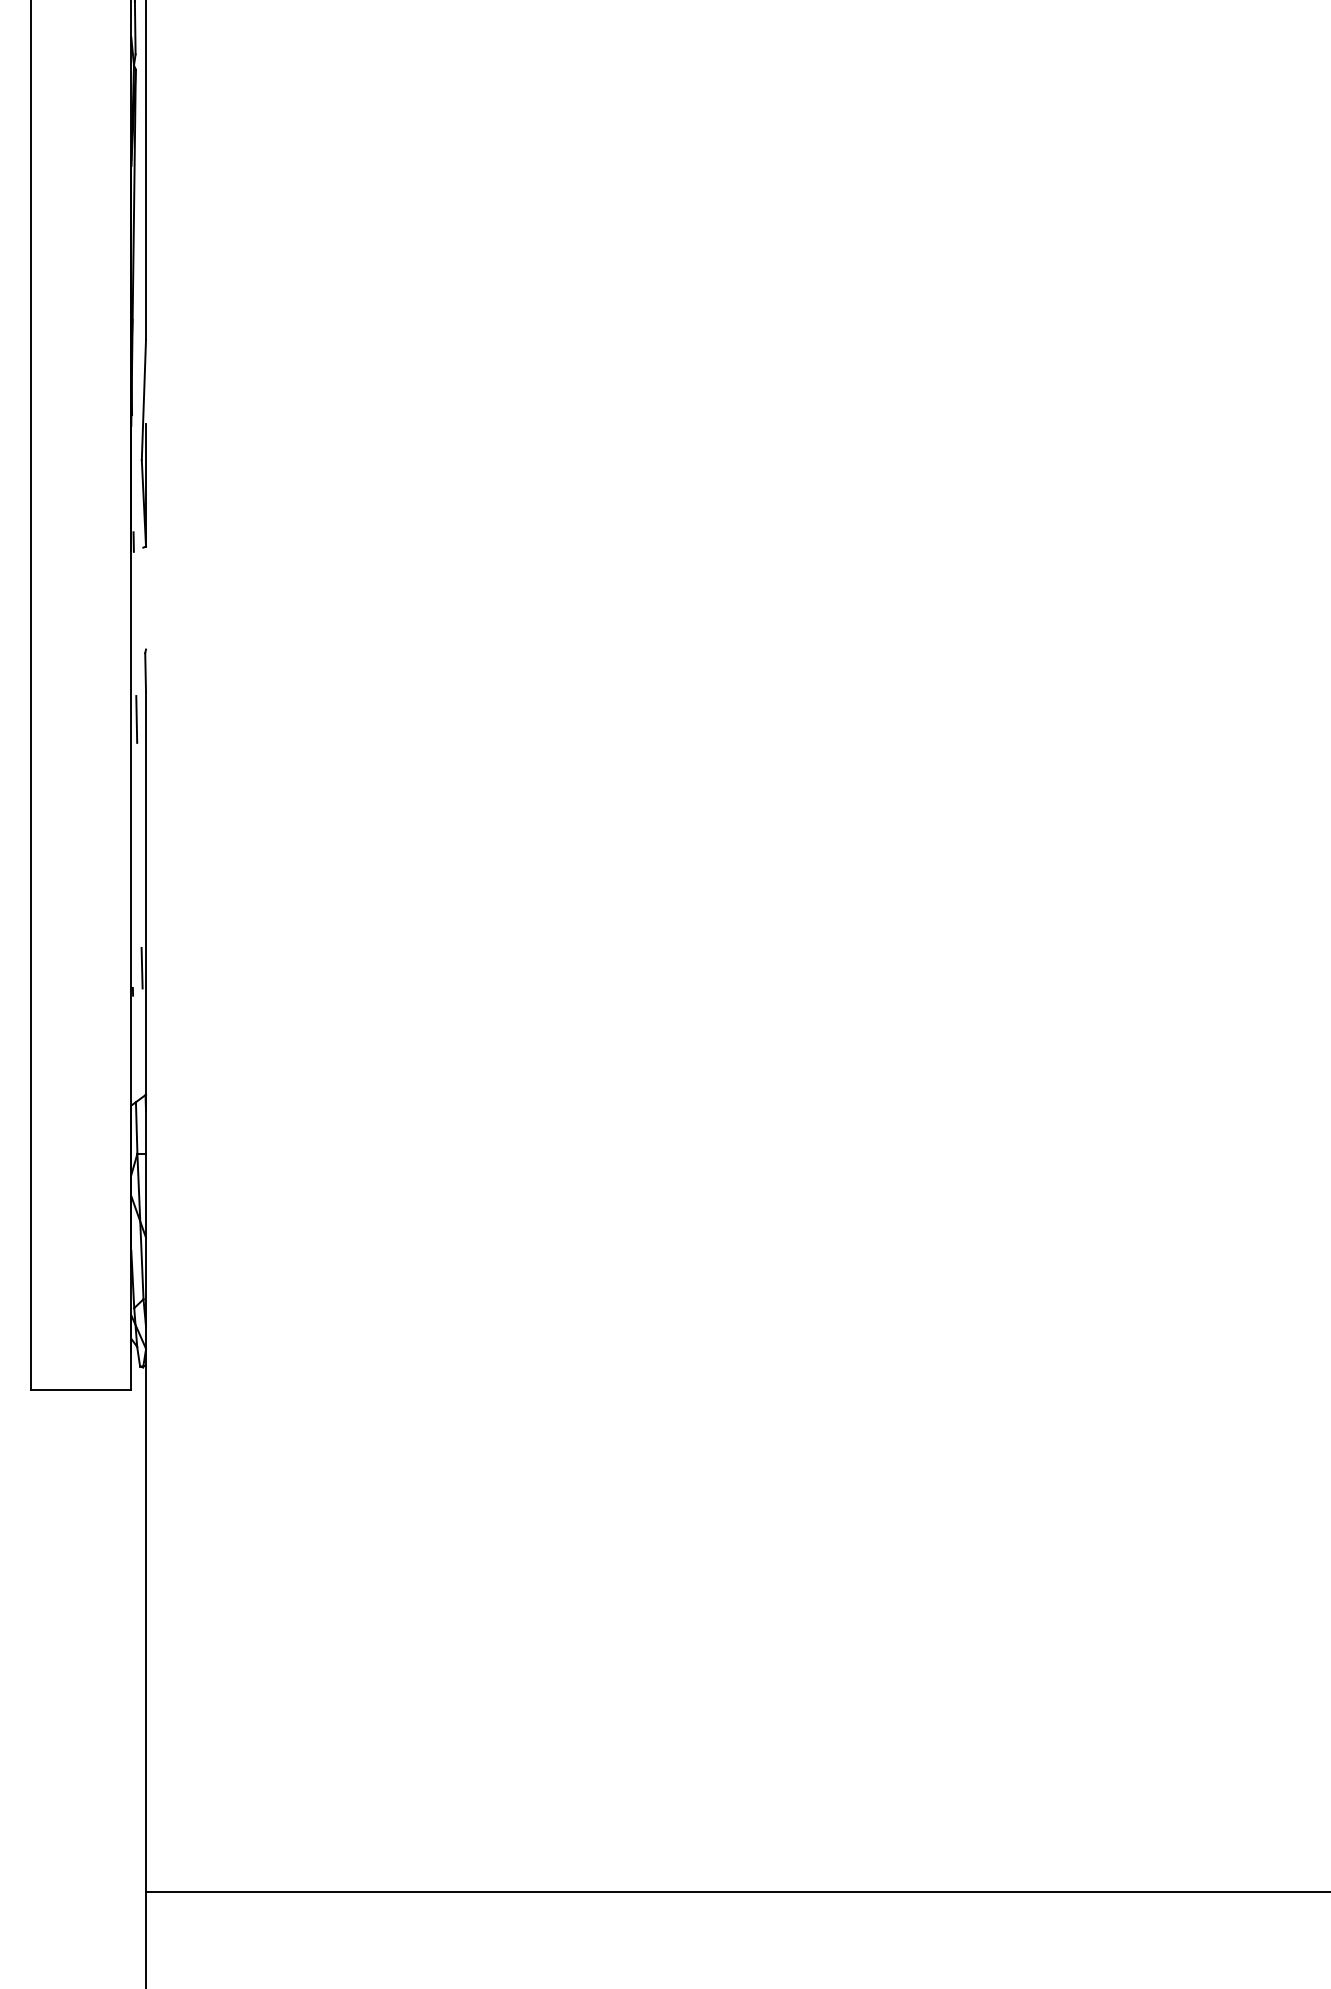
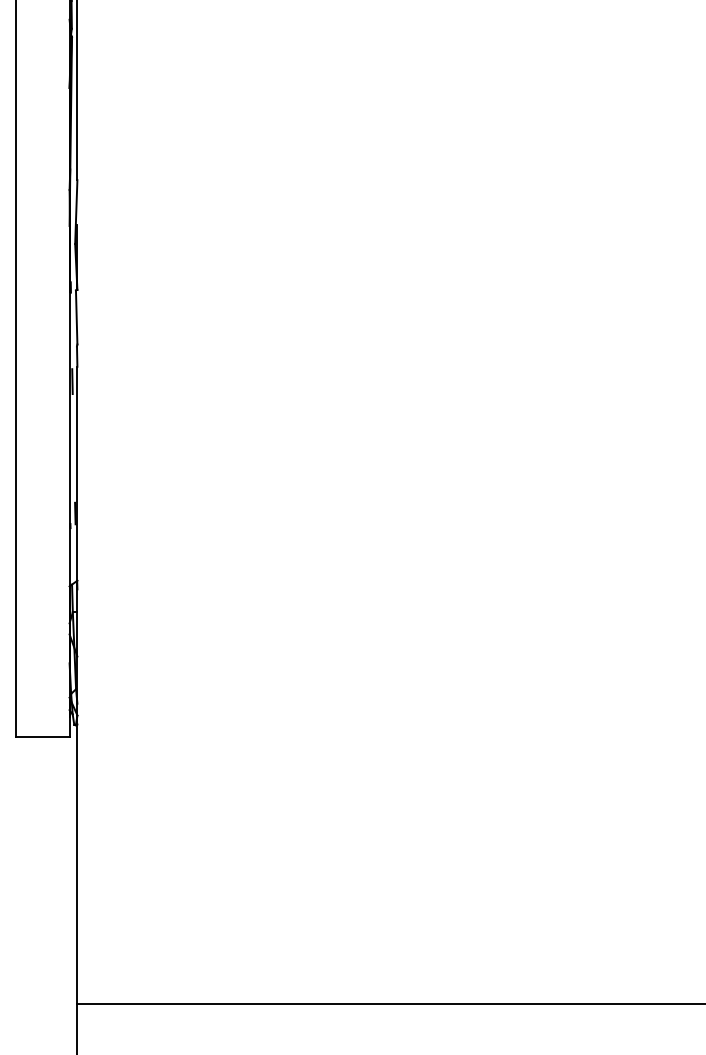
line: (144, 598) -> (76, 317), added

